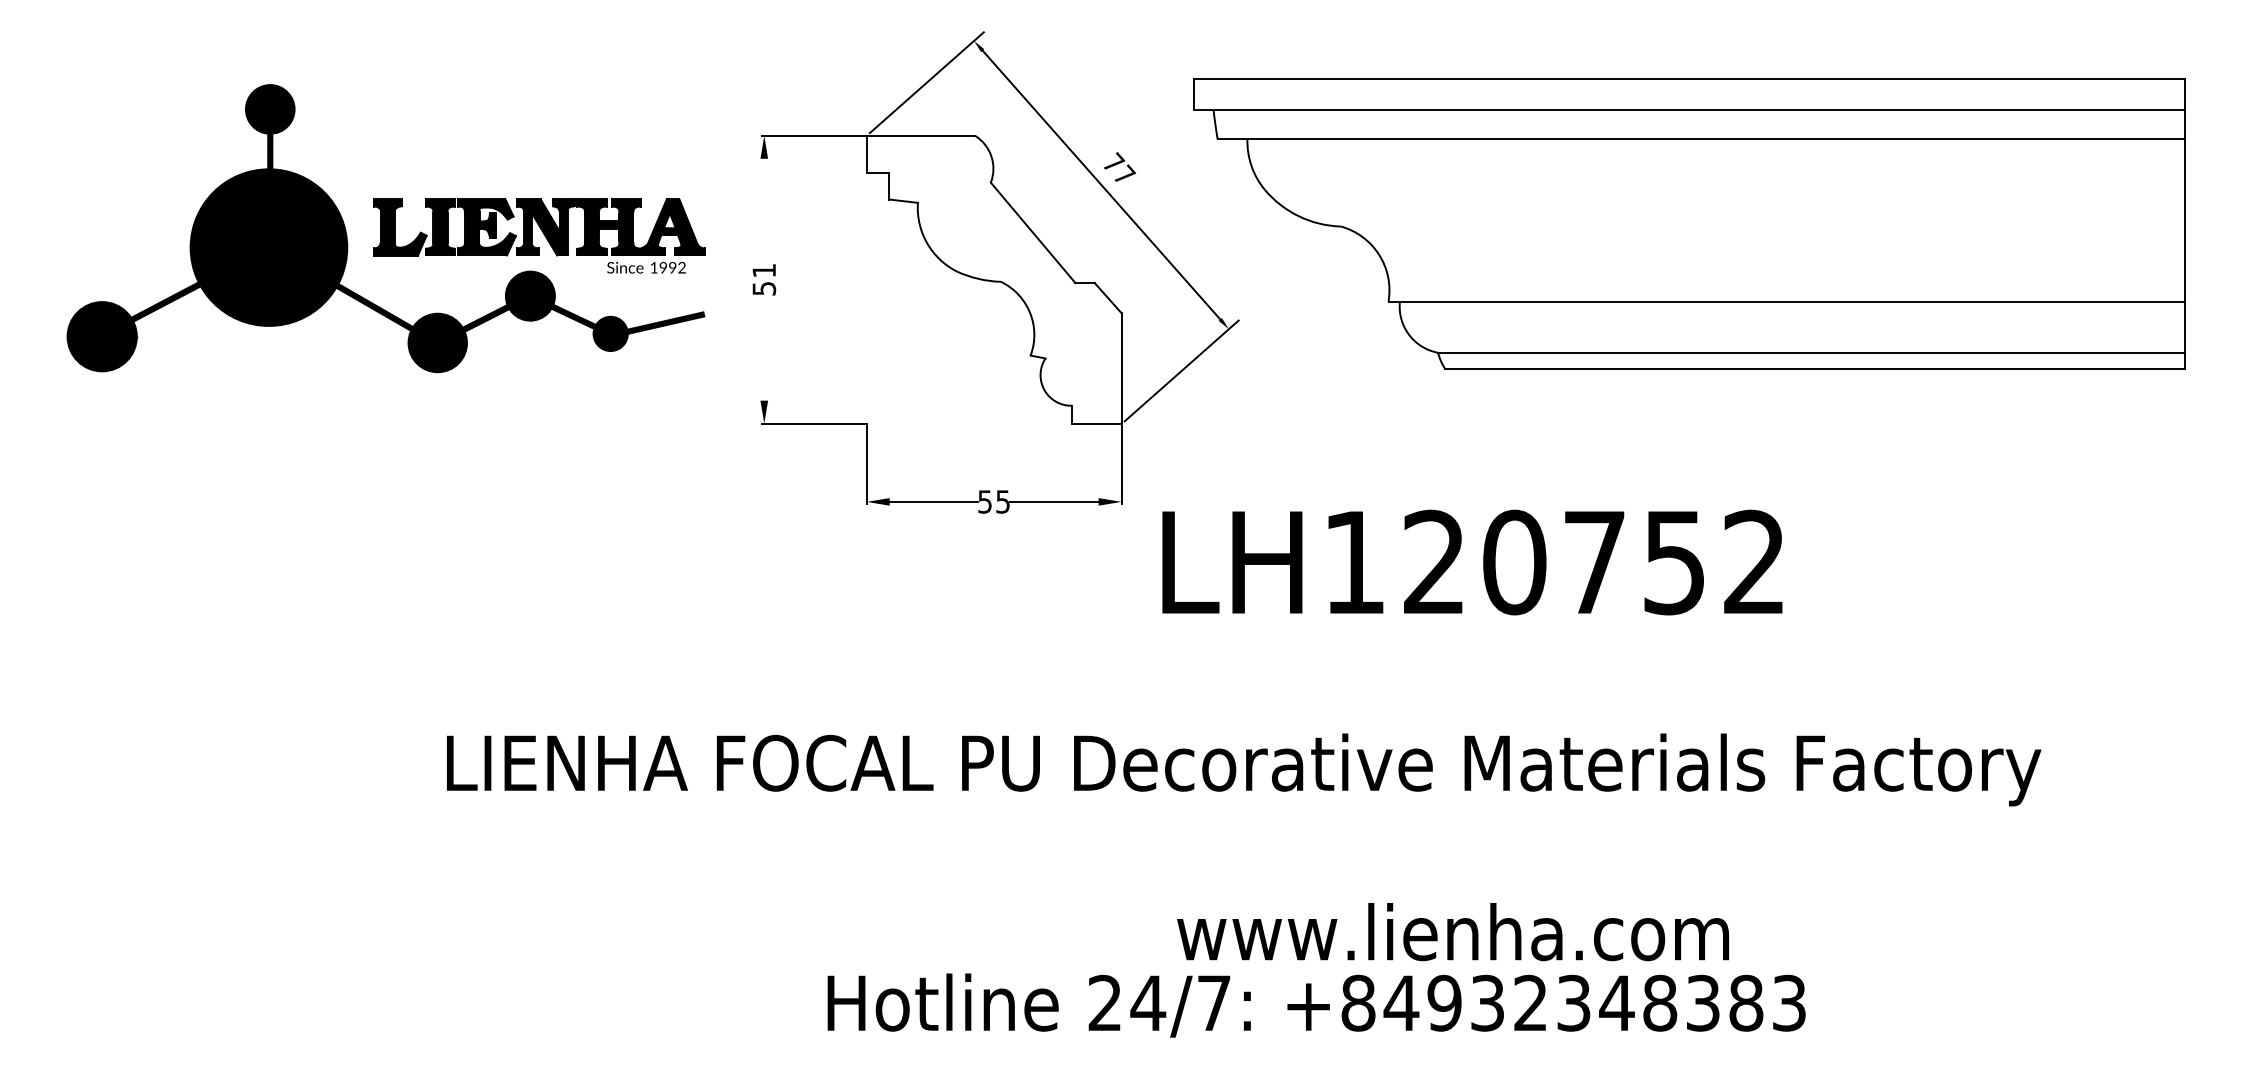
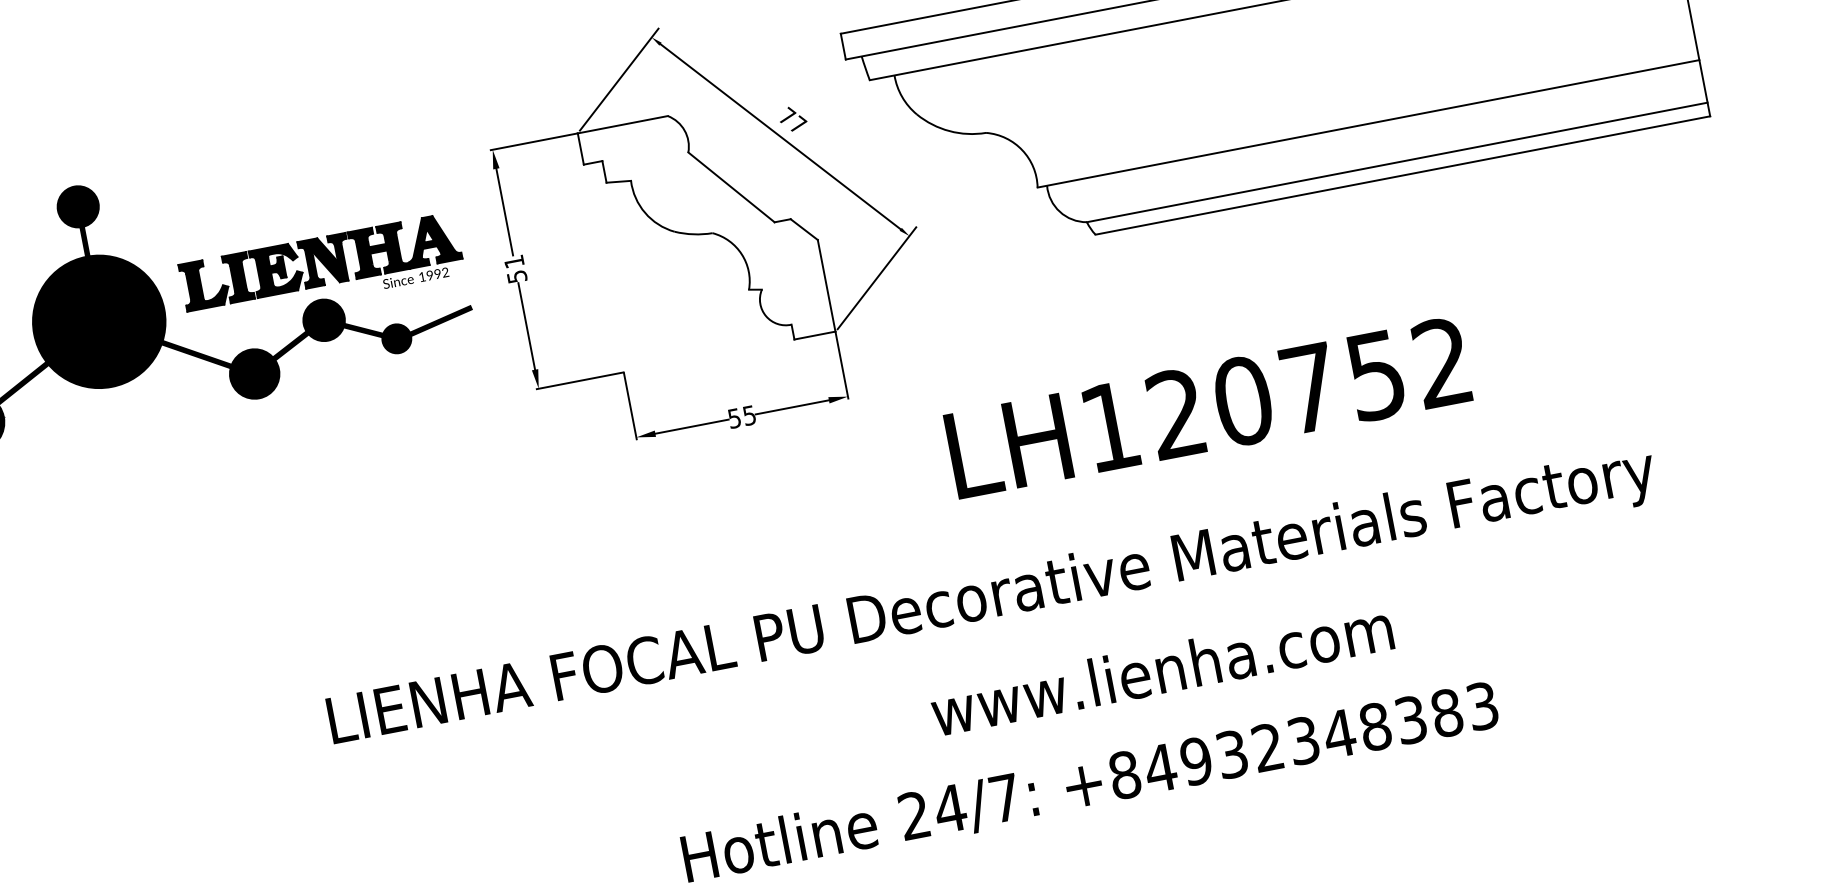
line: (764, 210) -> (504, 211), added
line: (764, 348) -> (526, 326), added
text: (1472, 562) -> (1208, 407), moved
text: (1452, 932) -> (1161, 670), moved

